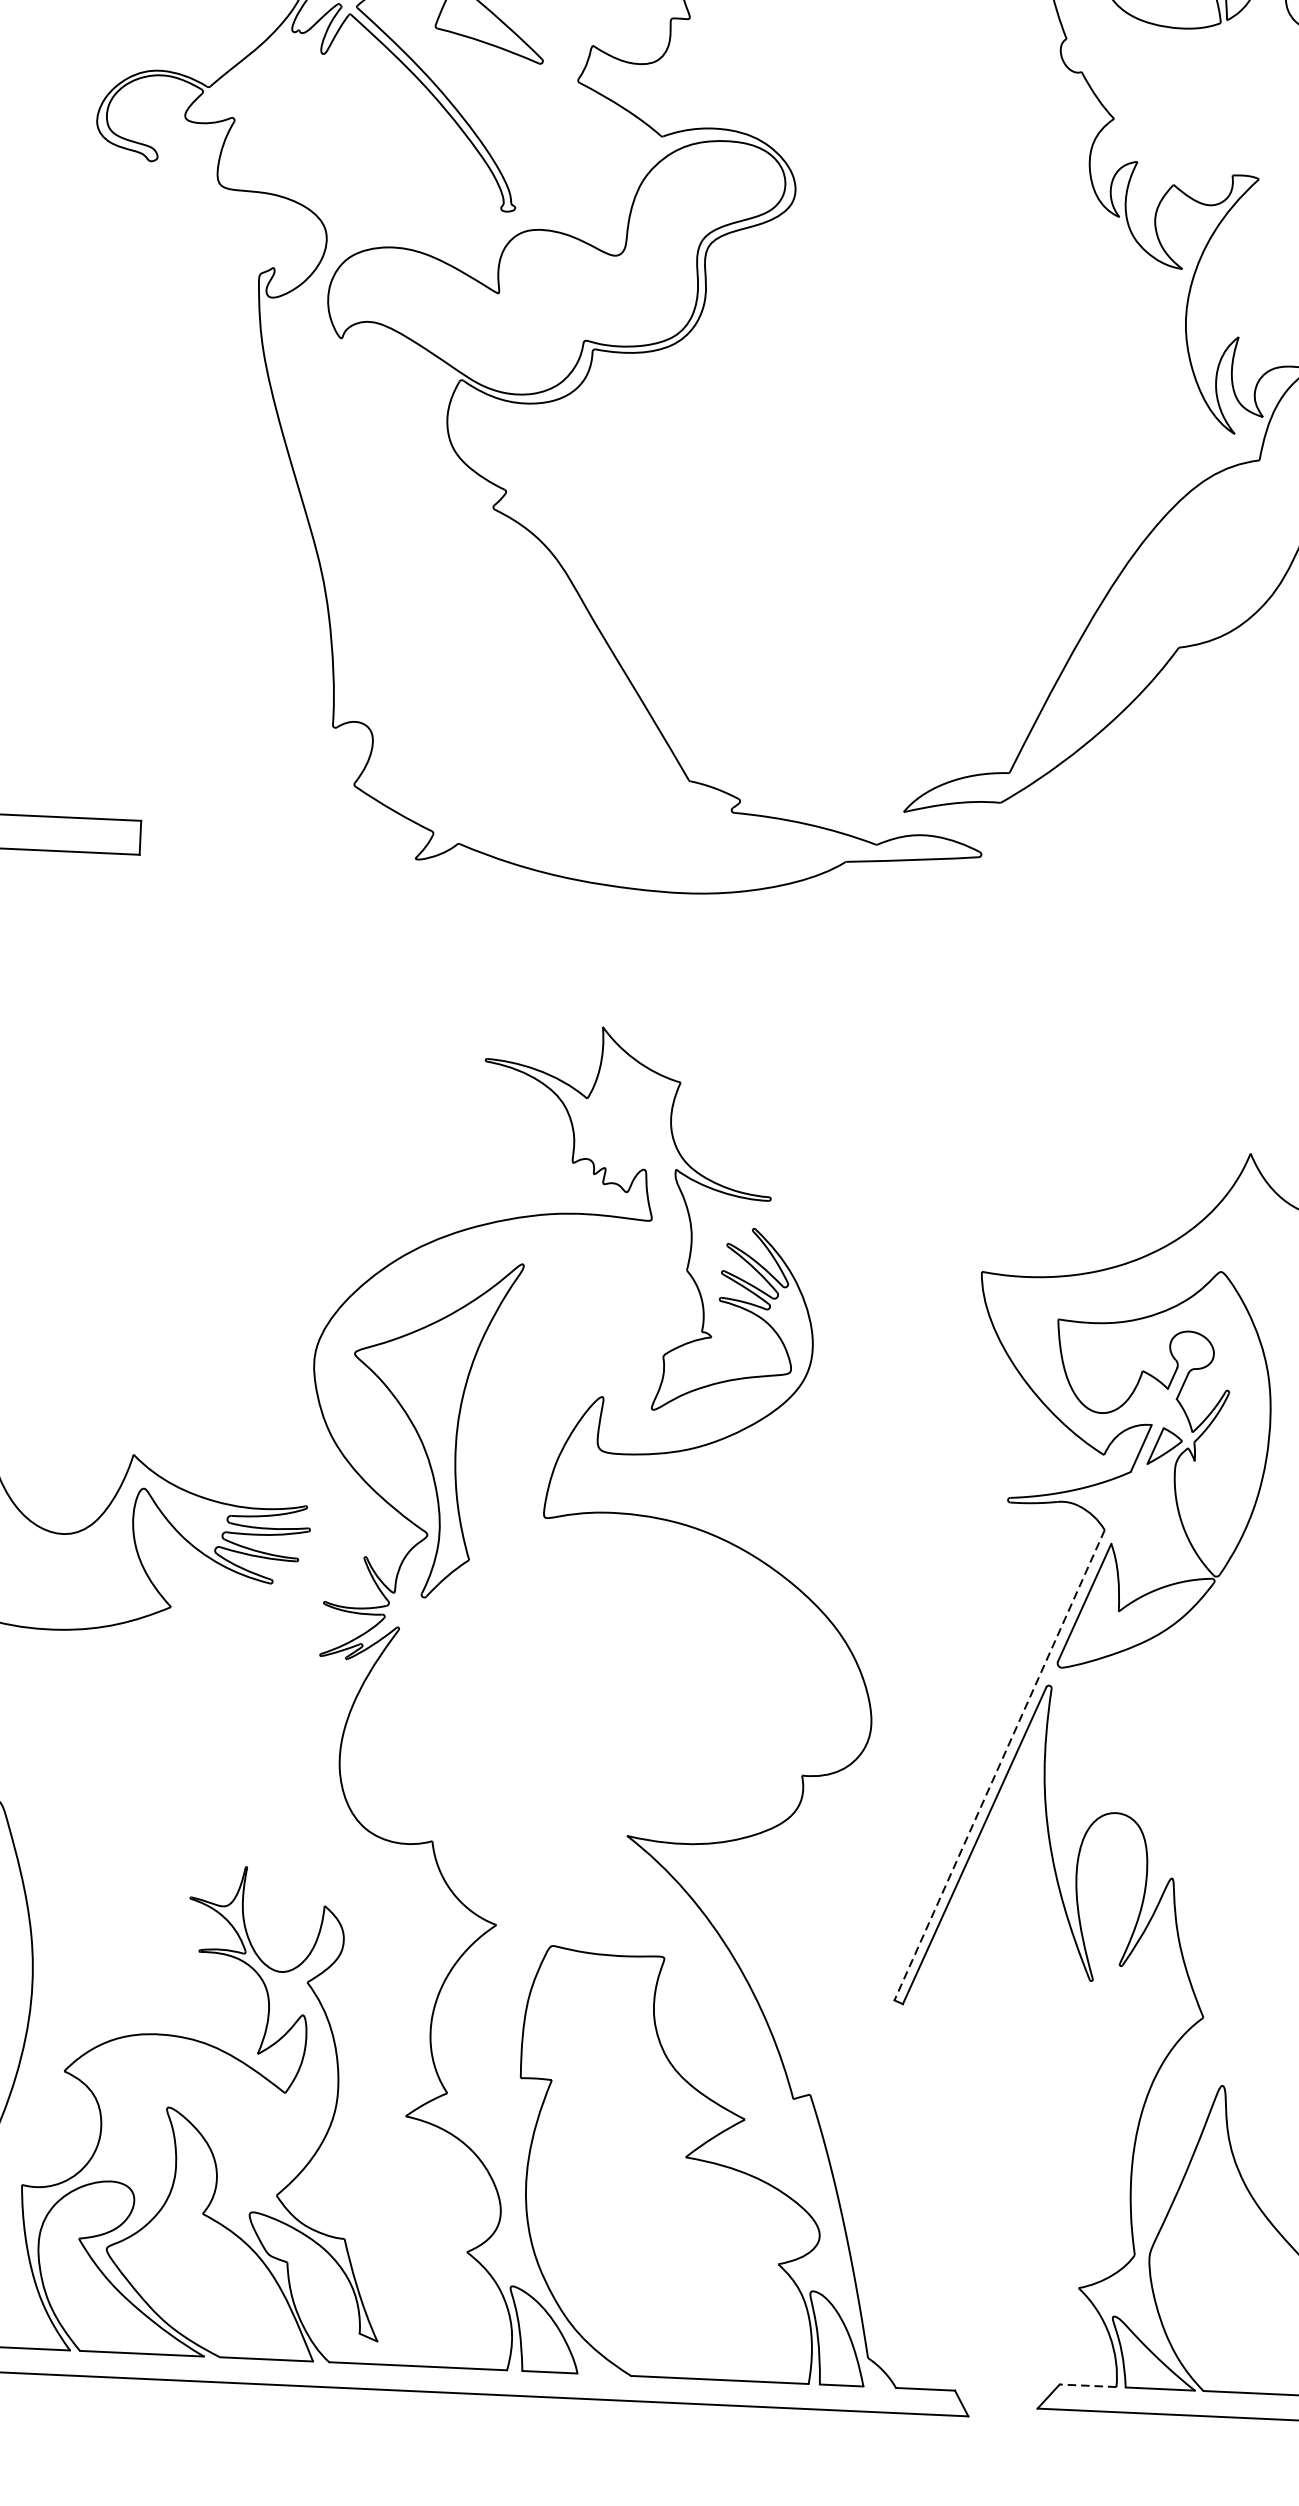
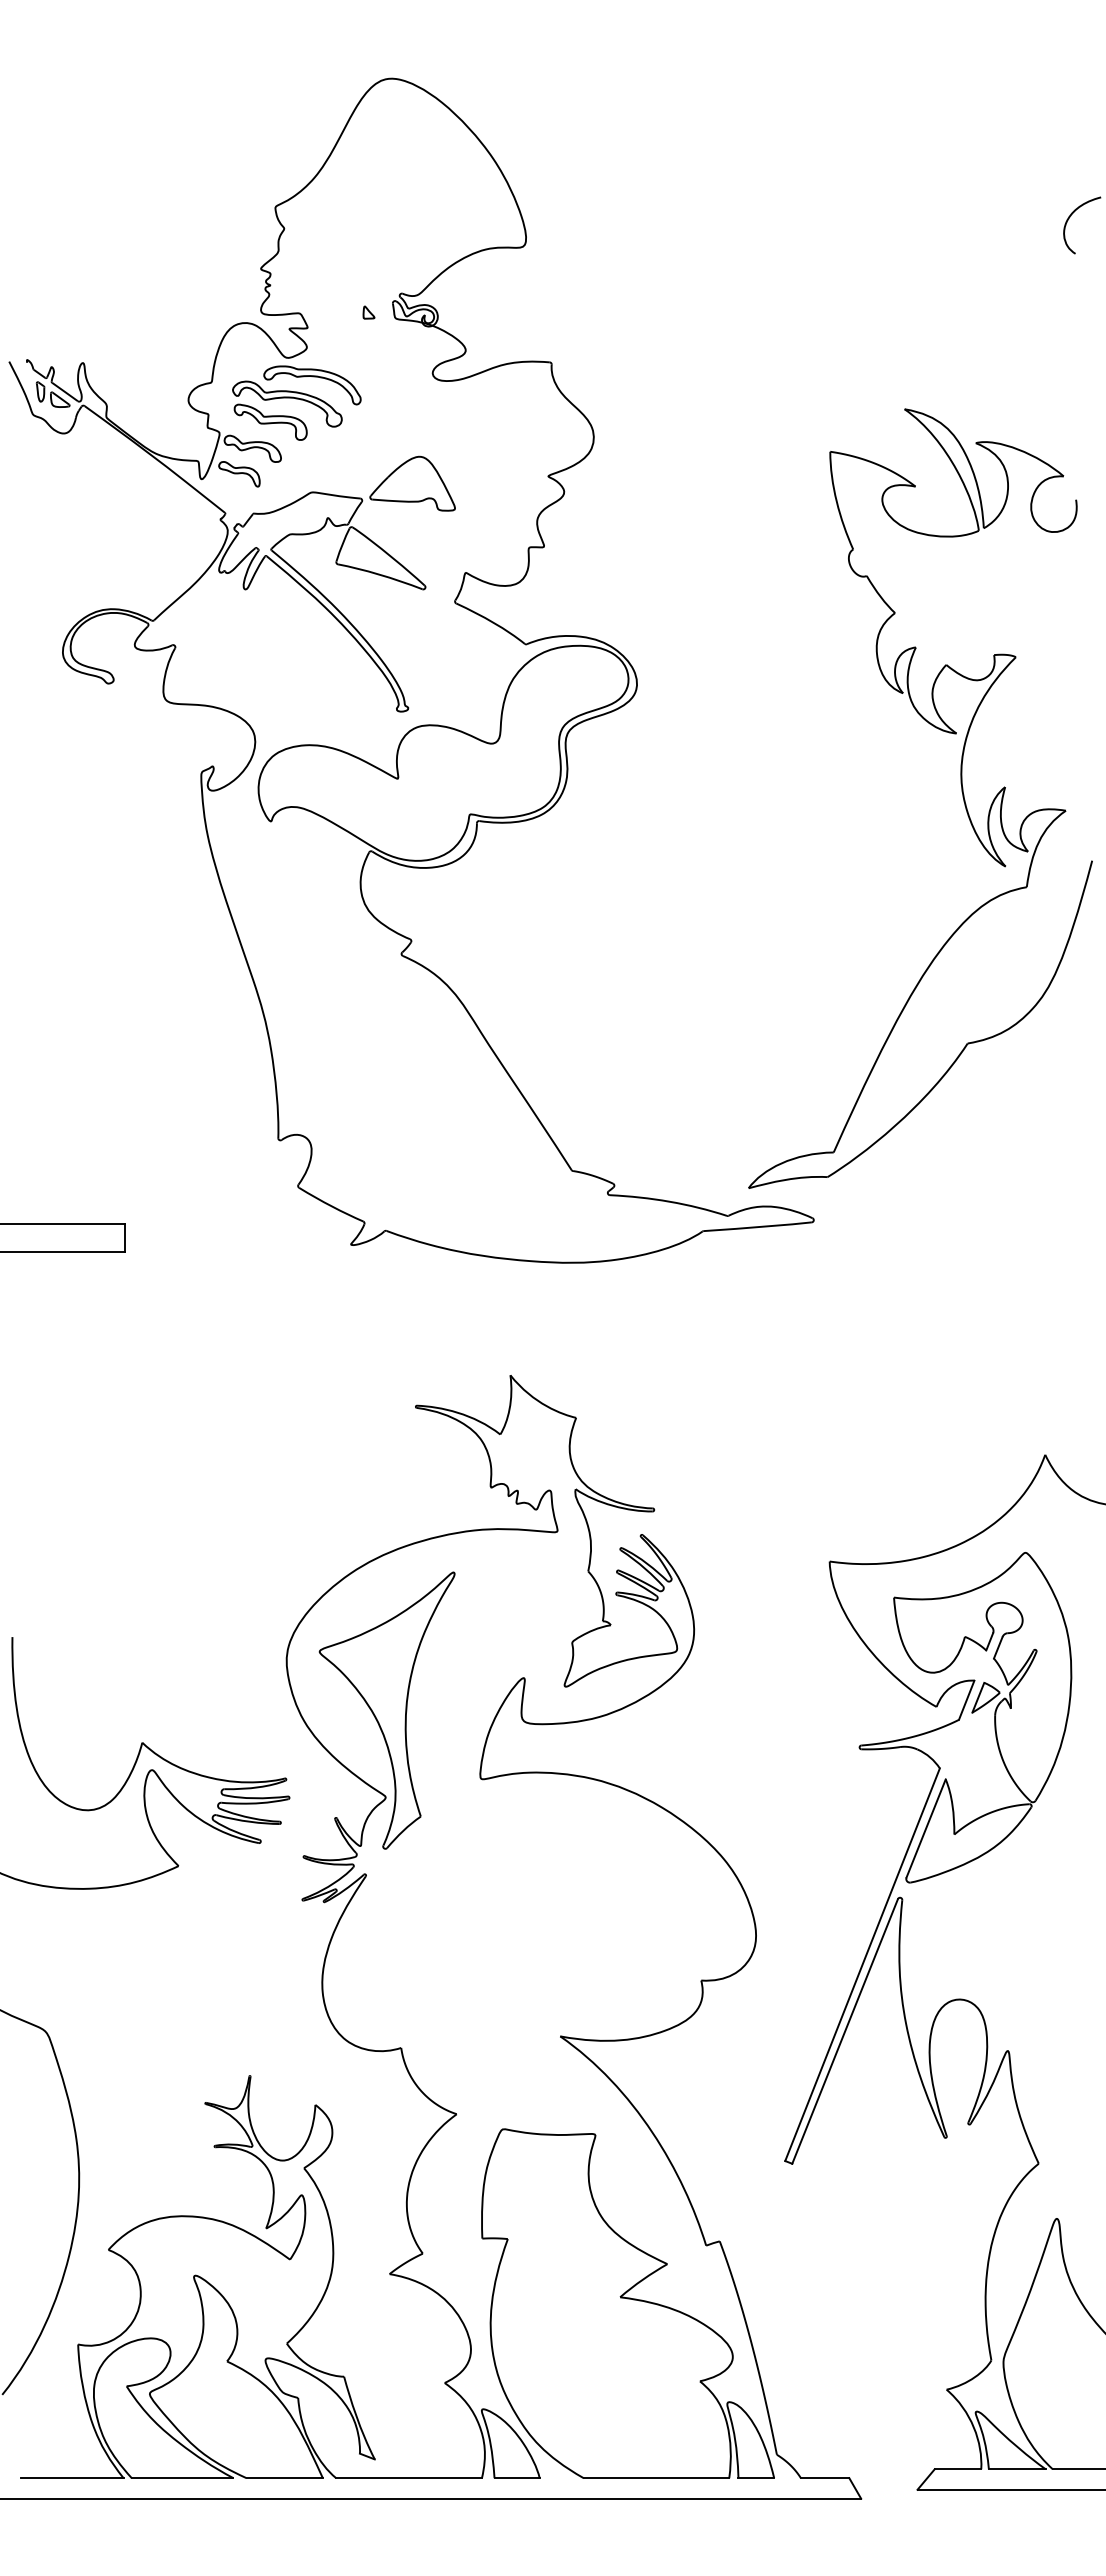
line: (999, 1764) -> (862, 1964), dashed -> solid
line: (1087, 2386) -> (957, 2469), dashed -> solid

